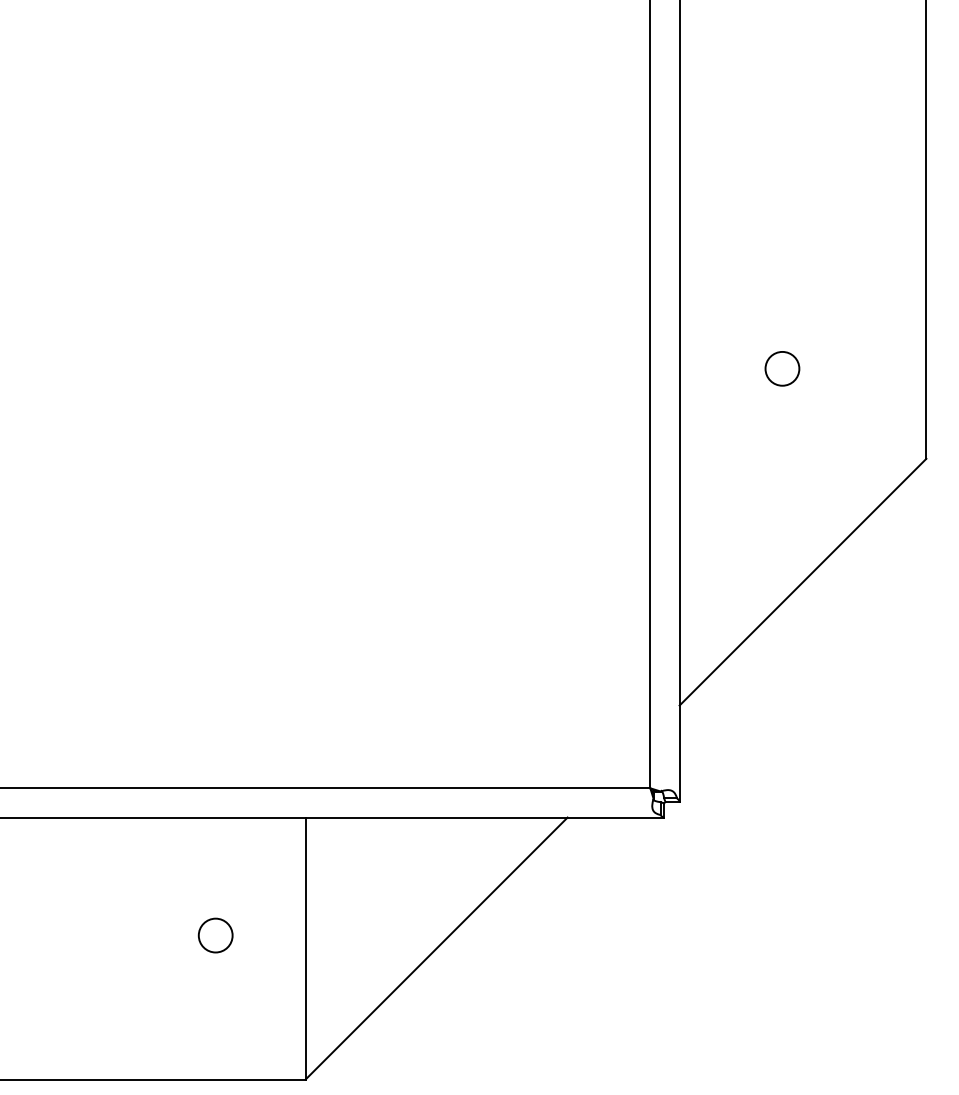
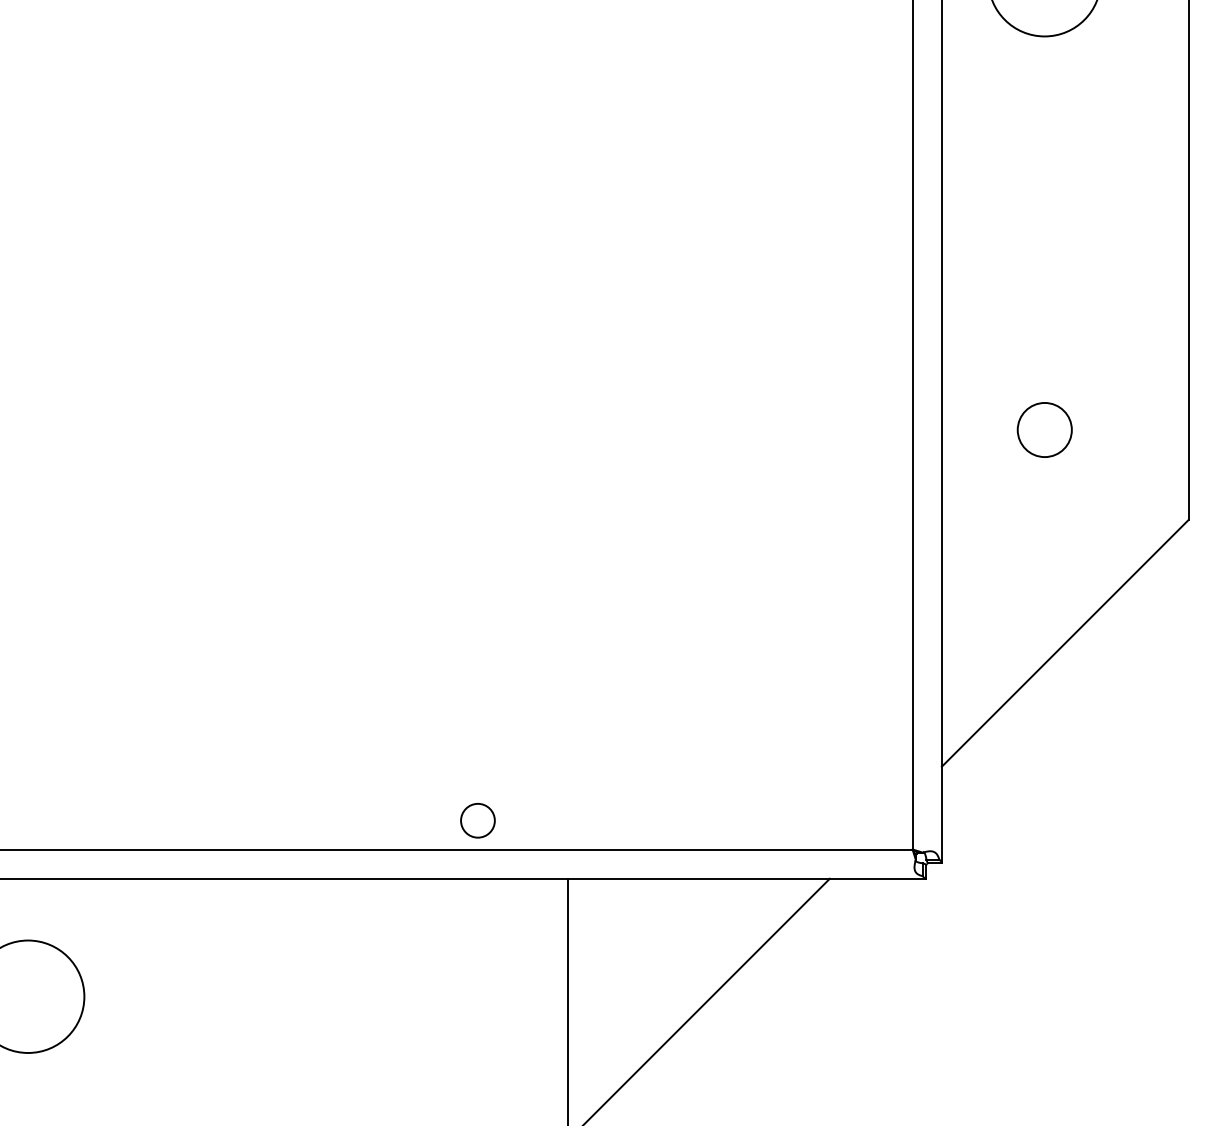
circle: (782, 368) -> (1044, 429), size x1.6
circle: (215, 935) -> (477, 820), moved

